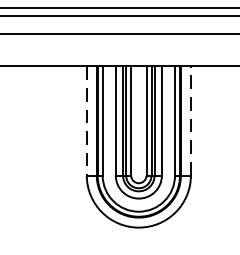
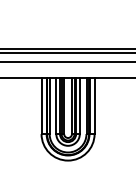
line: (86, 121) -> (41, 106), dashed -> solid
line: (190, 121) -> (94, 106), dashed -> solid

